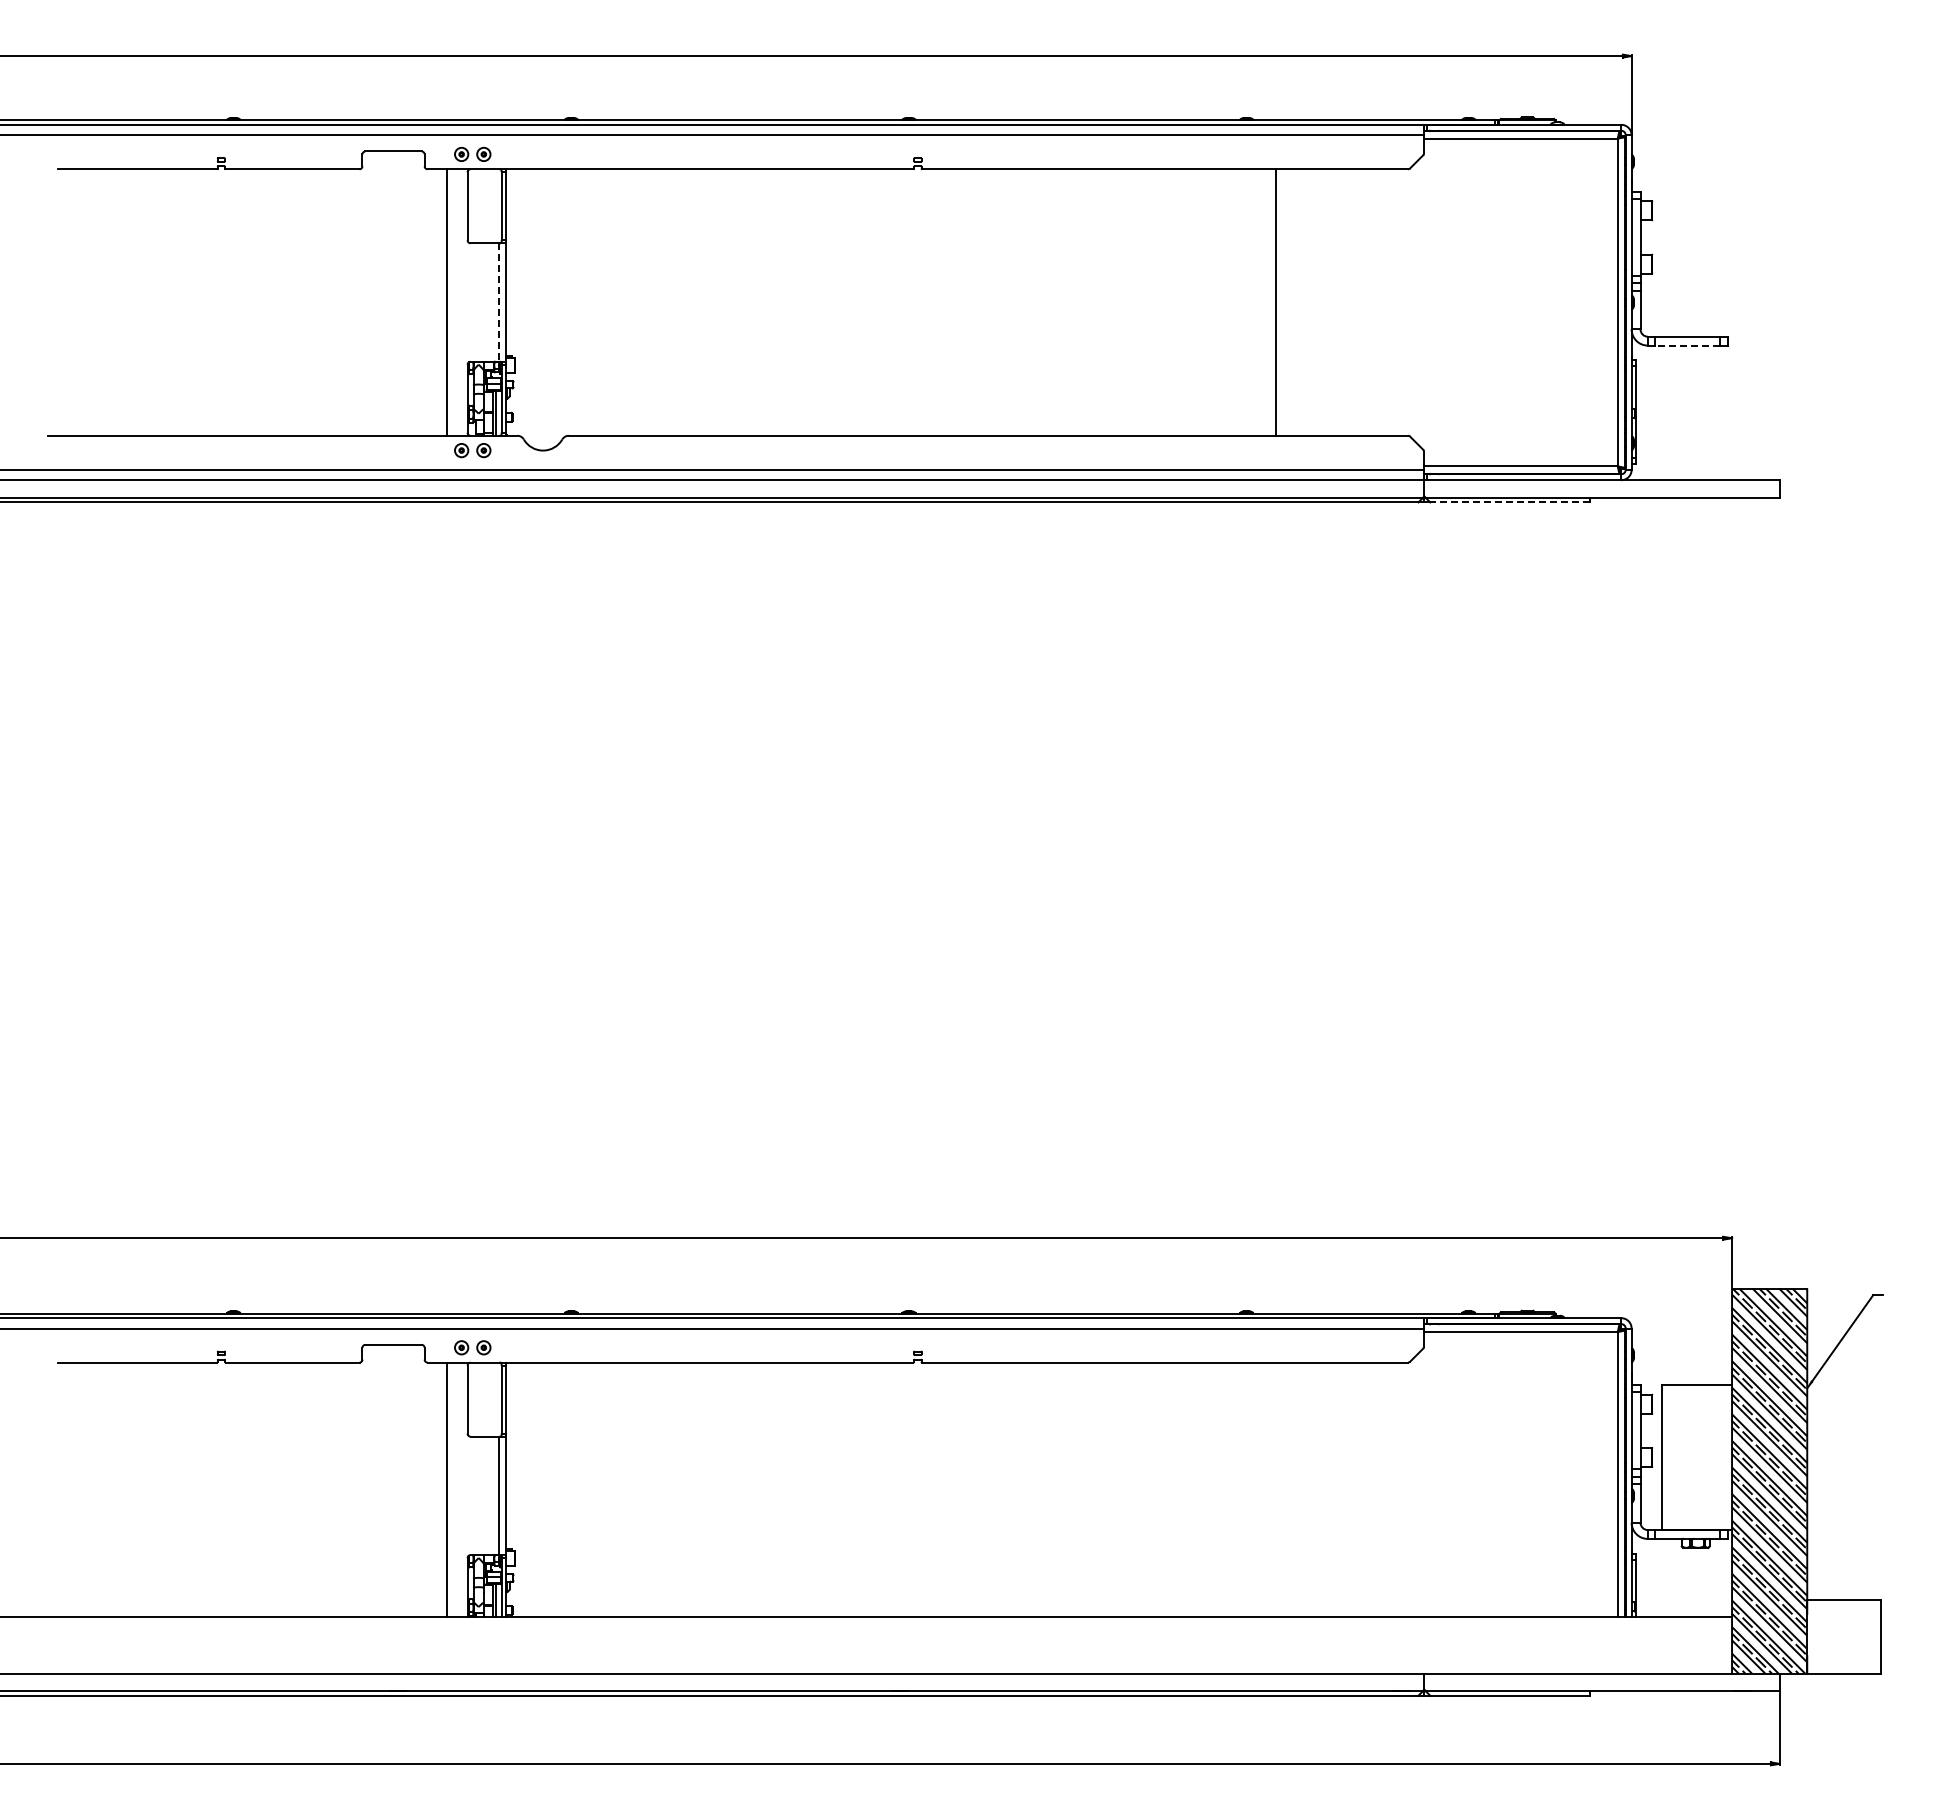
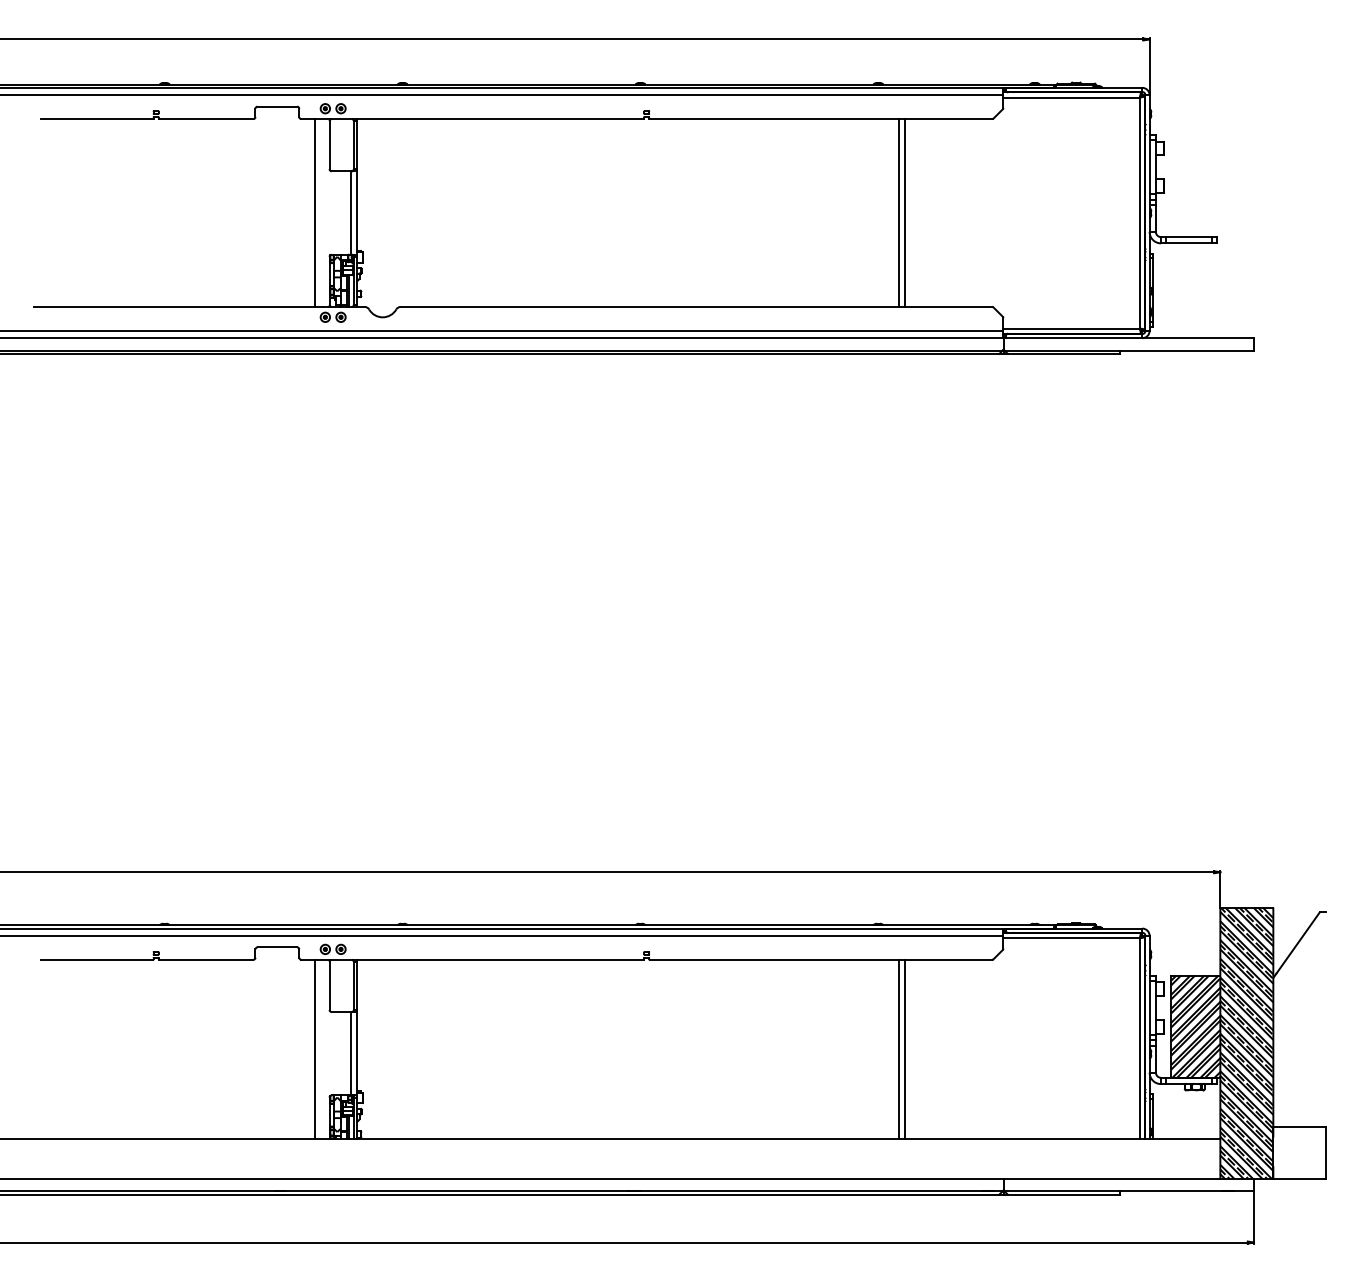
line: (1283, 302) -> (904, 213), added
line: (498, 303) -> (351, 213), dashed -> solid
line: (1687, 345) -> (1188, 243), dashed -> solid
line: (1510, 502) -> (1064, 353), dashed -> solid
hatch: (1696, 1456) -> (1195, 1026), added
line: (1276, 1489) -> (899, 1049), added
line: (1283, 1489) -> (904, 1049), added

